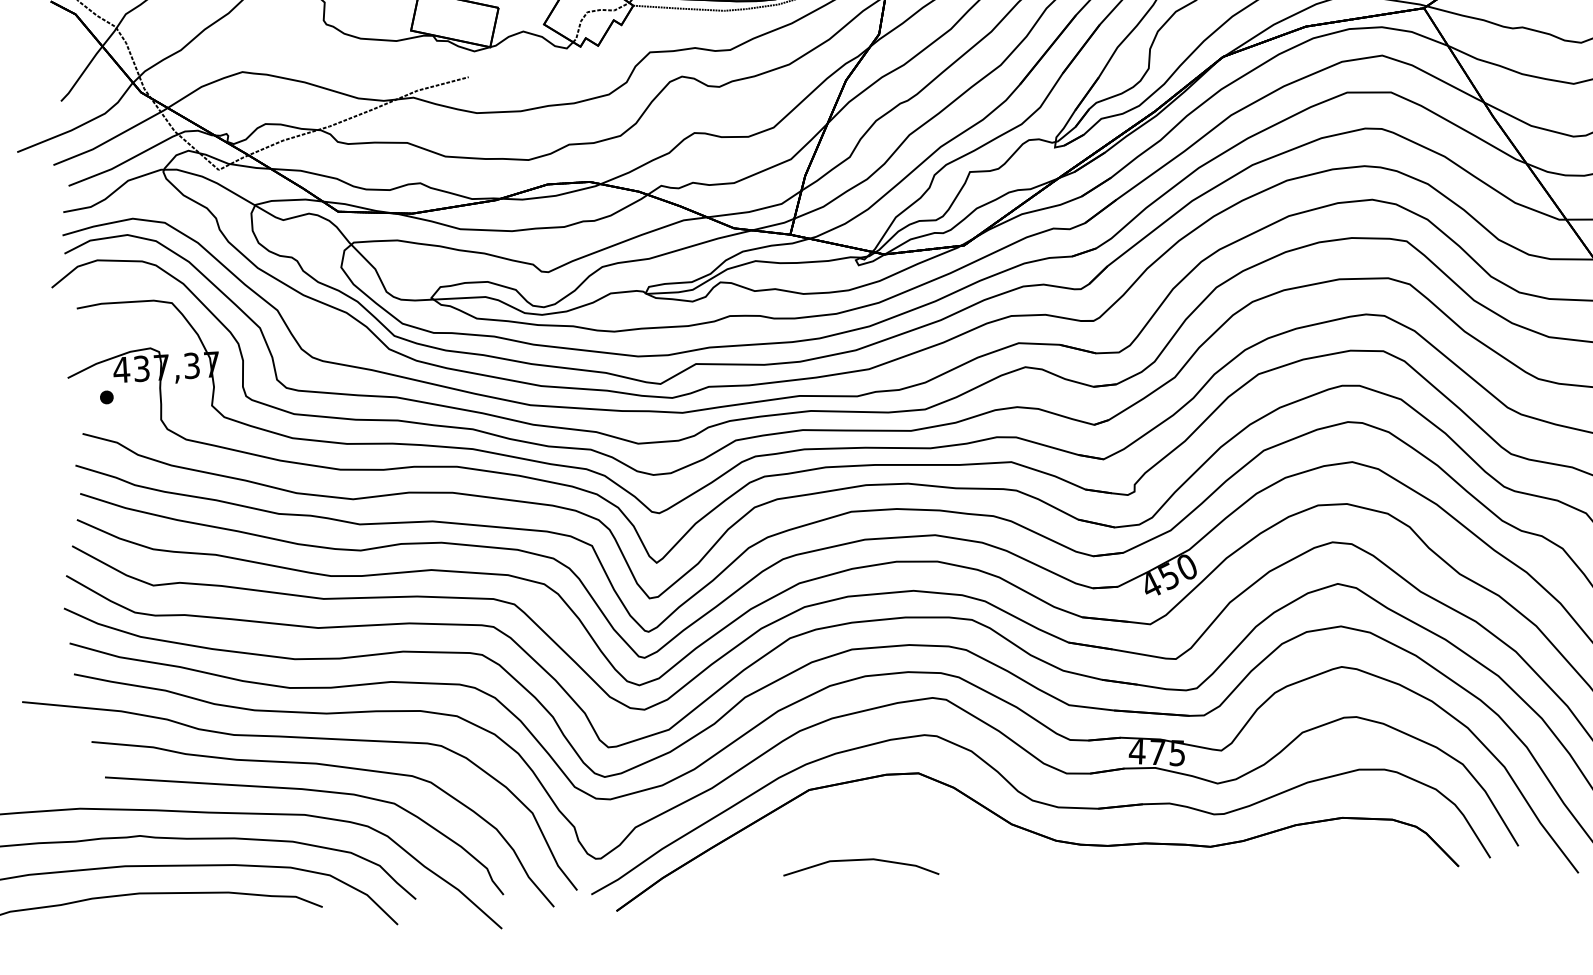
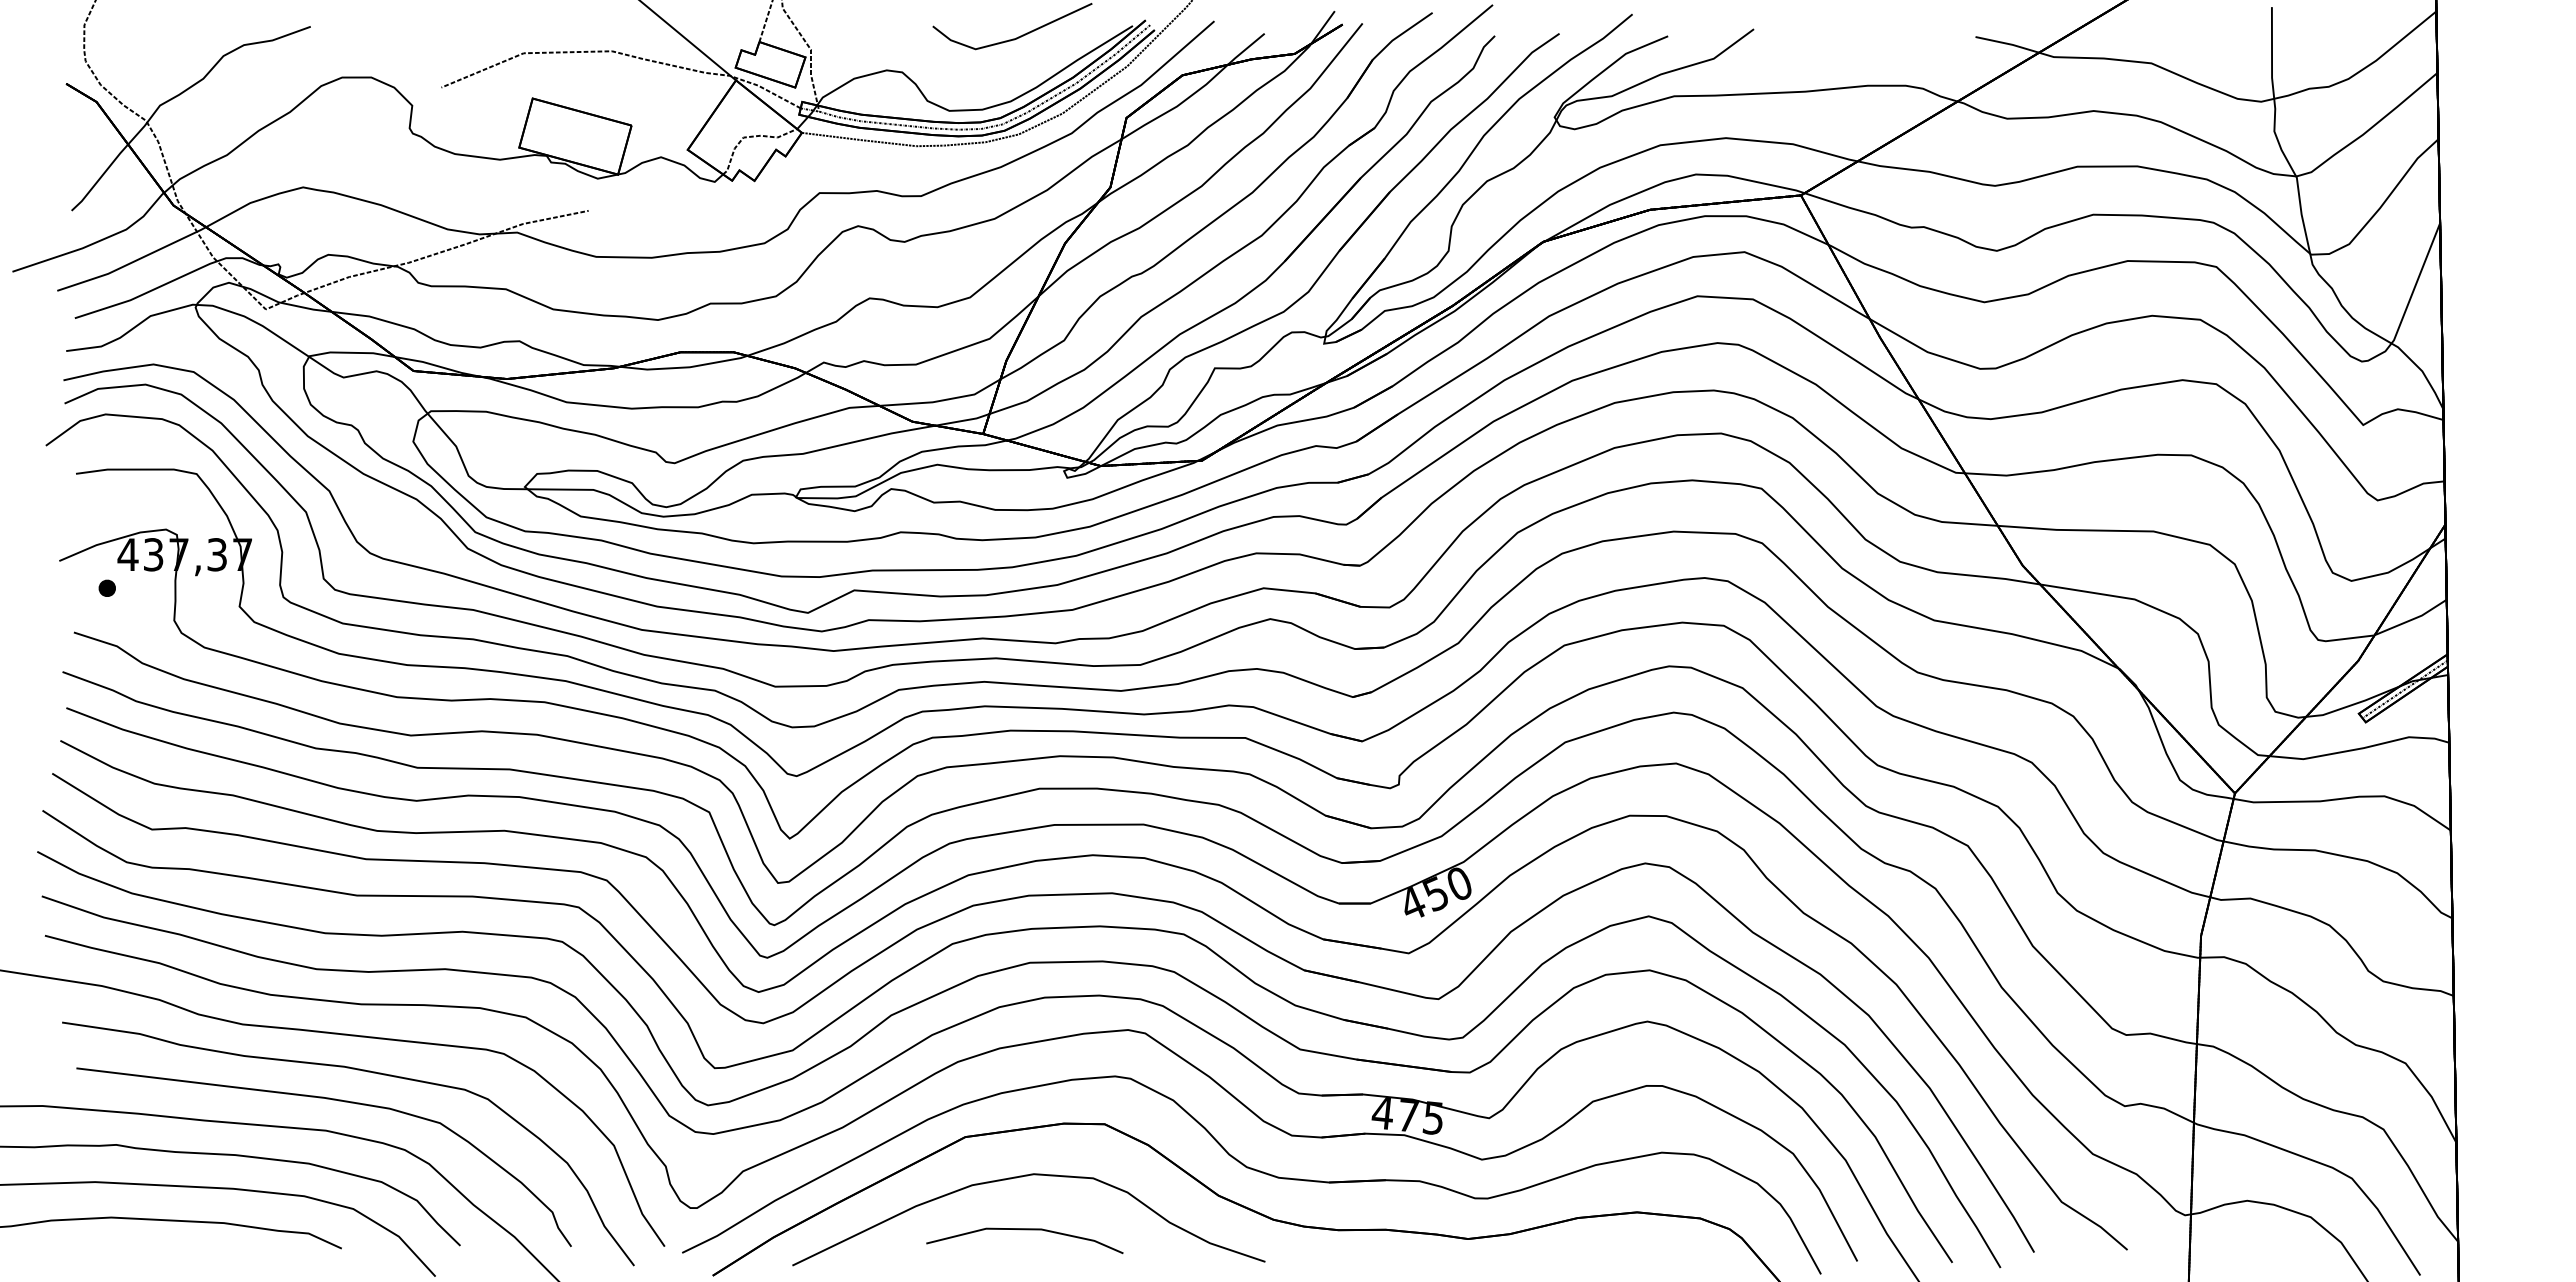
curve: (856, 819) -> (1022, 1177), added

